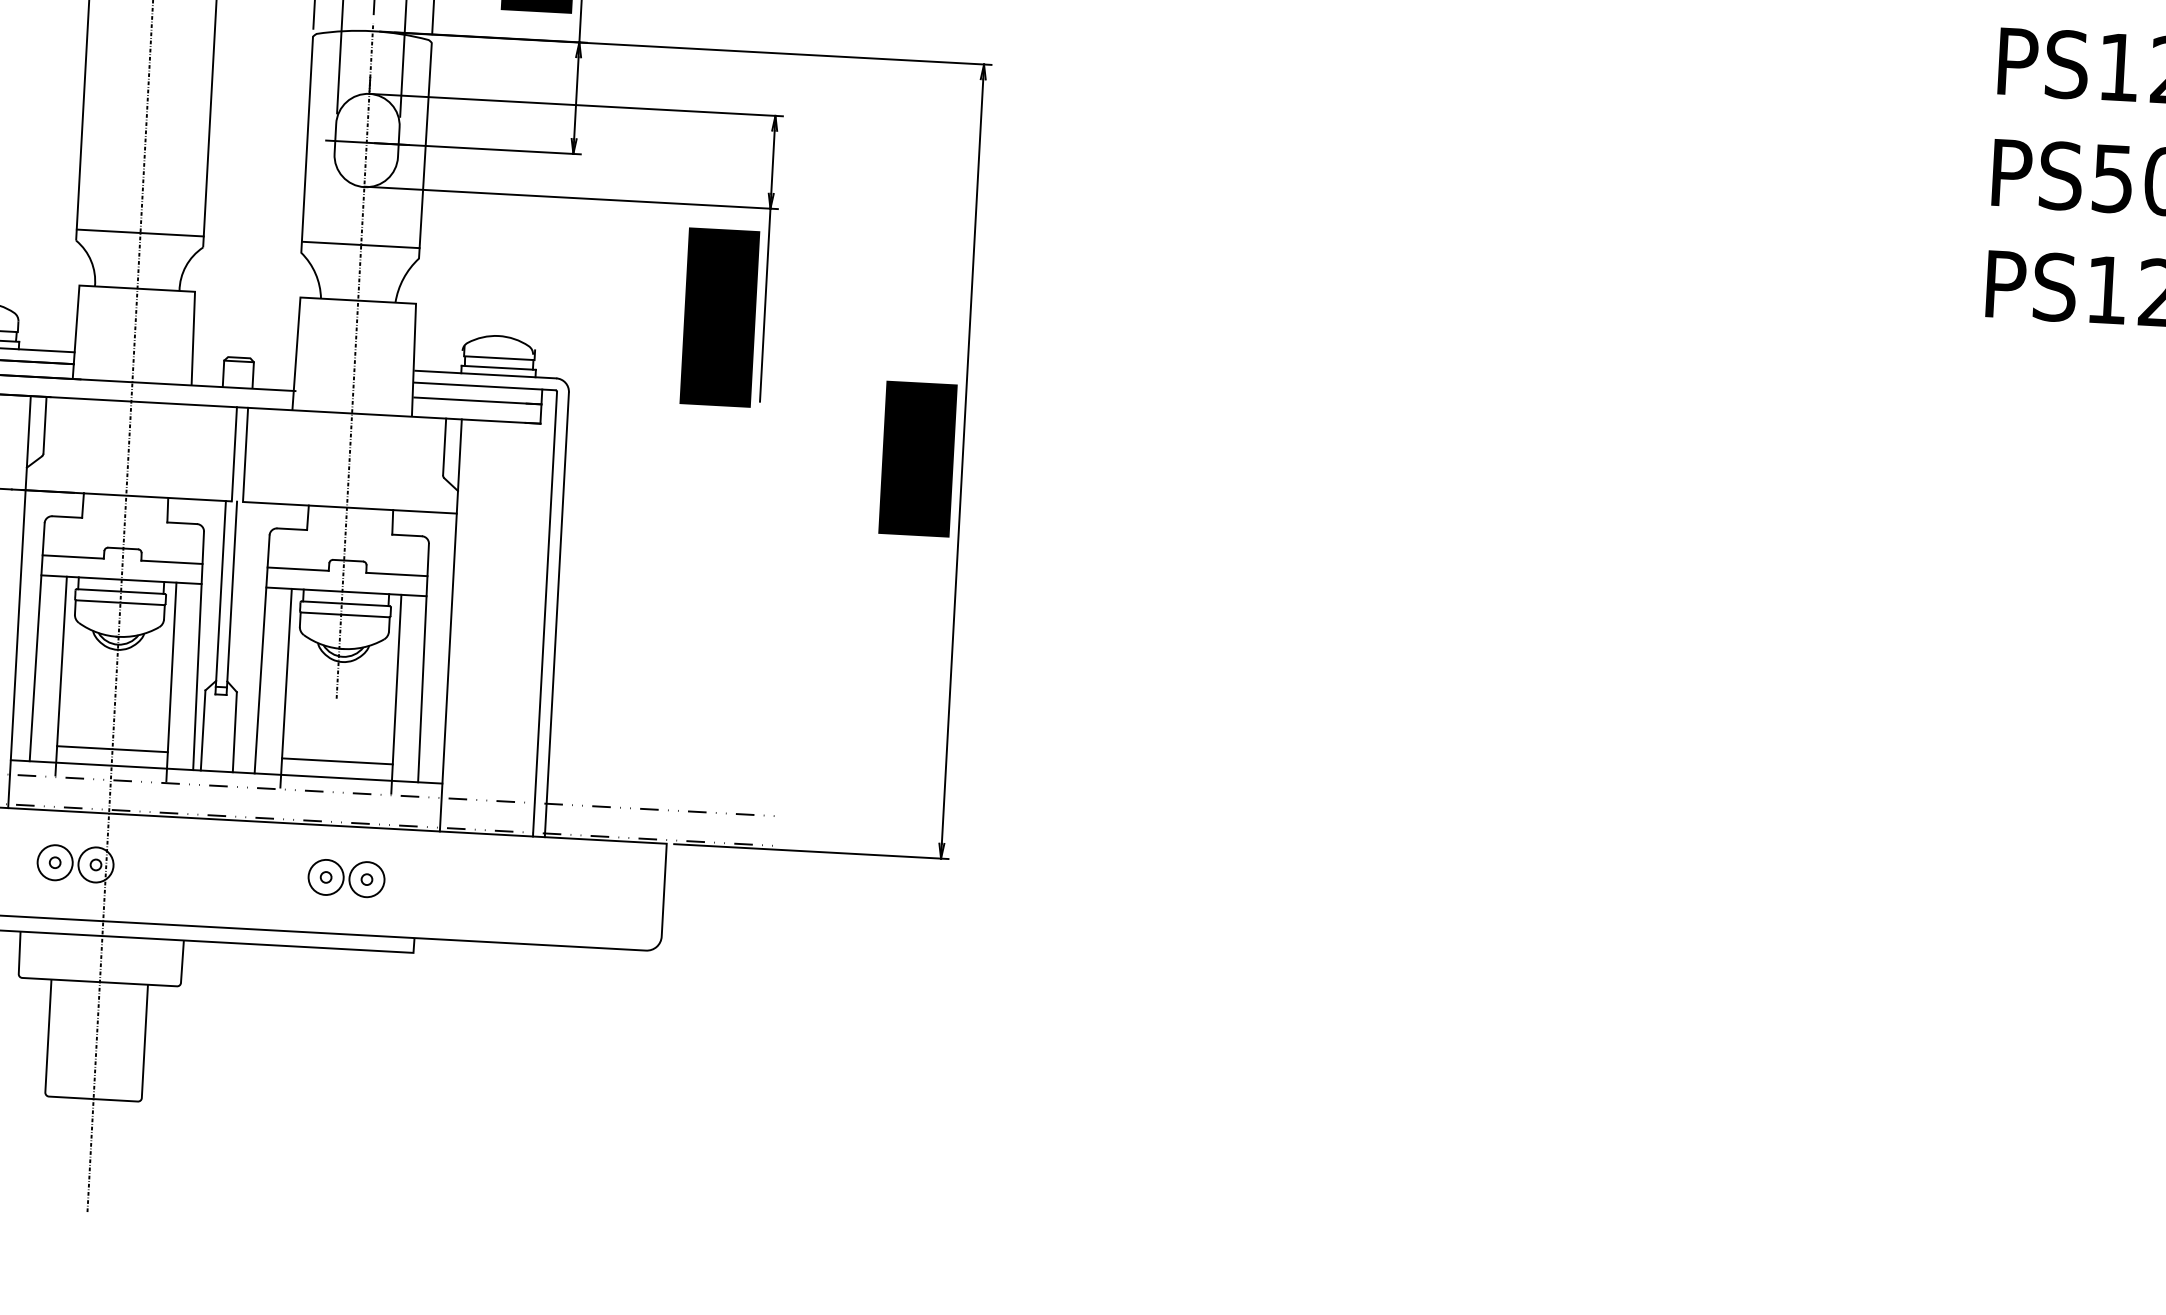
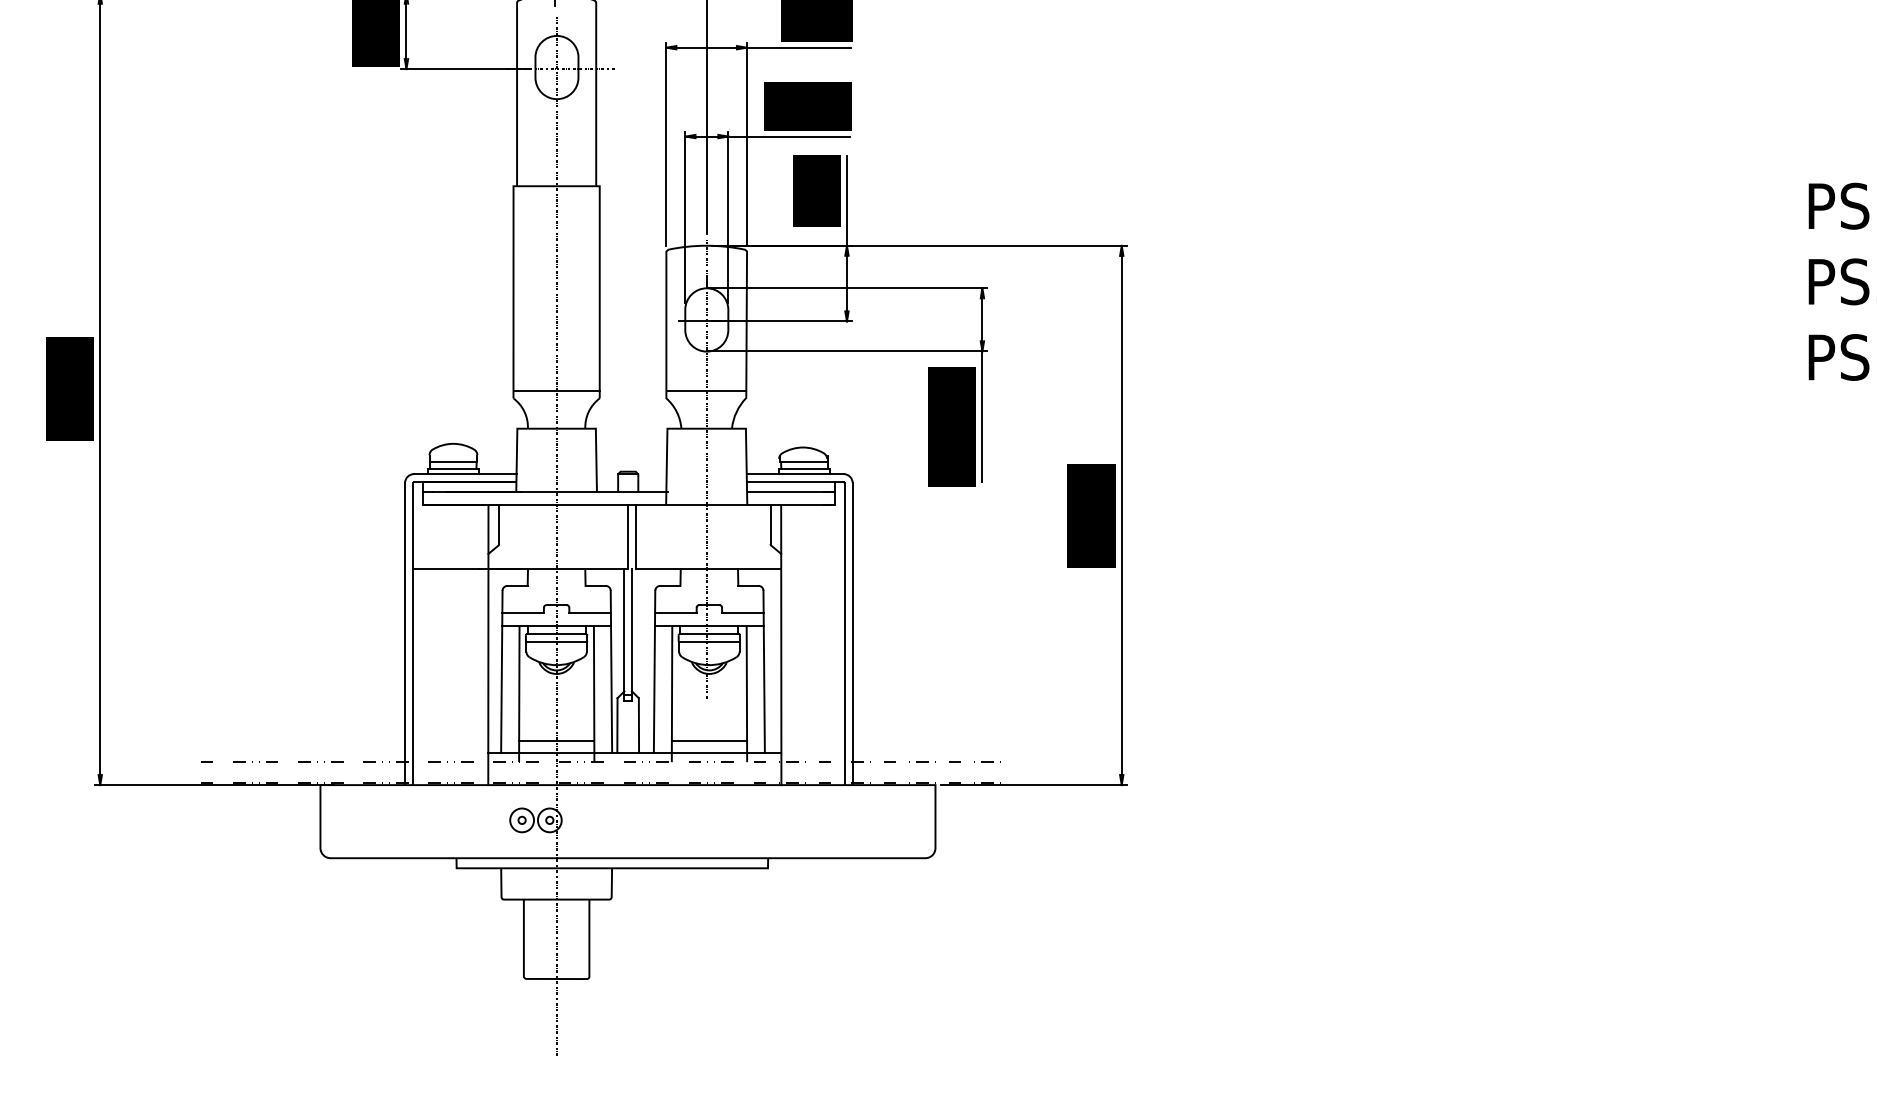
part: (345, 878) -> (719, 820), removed

